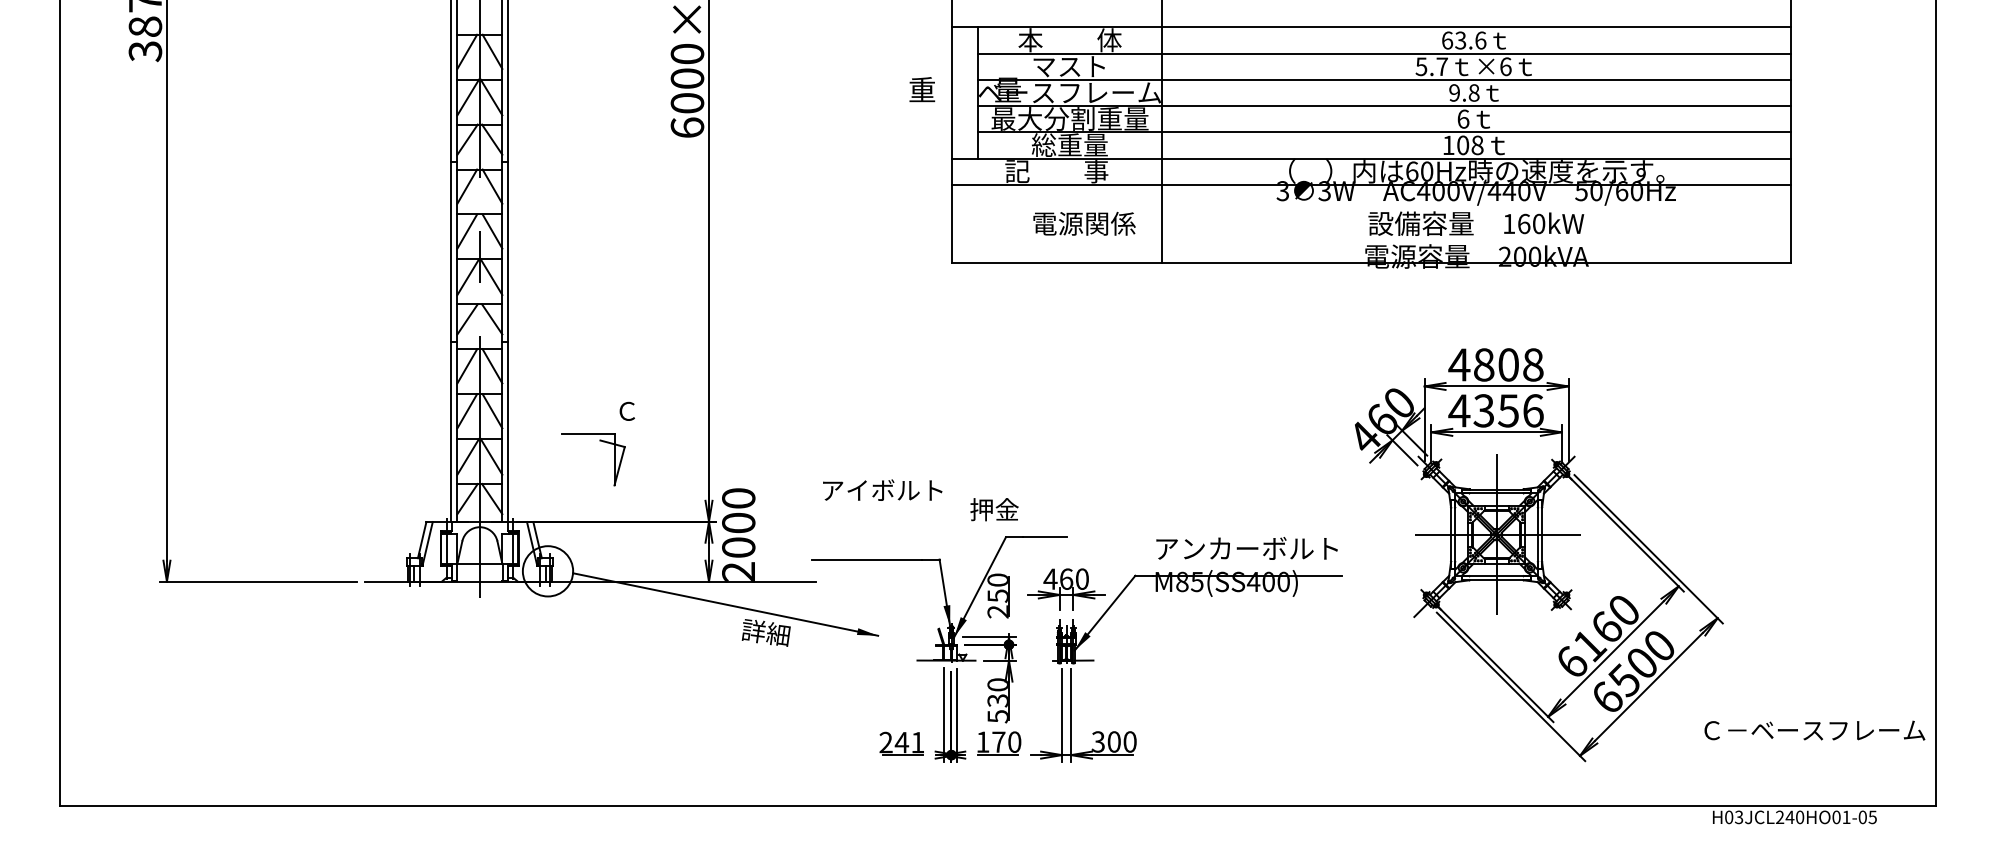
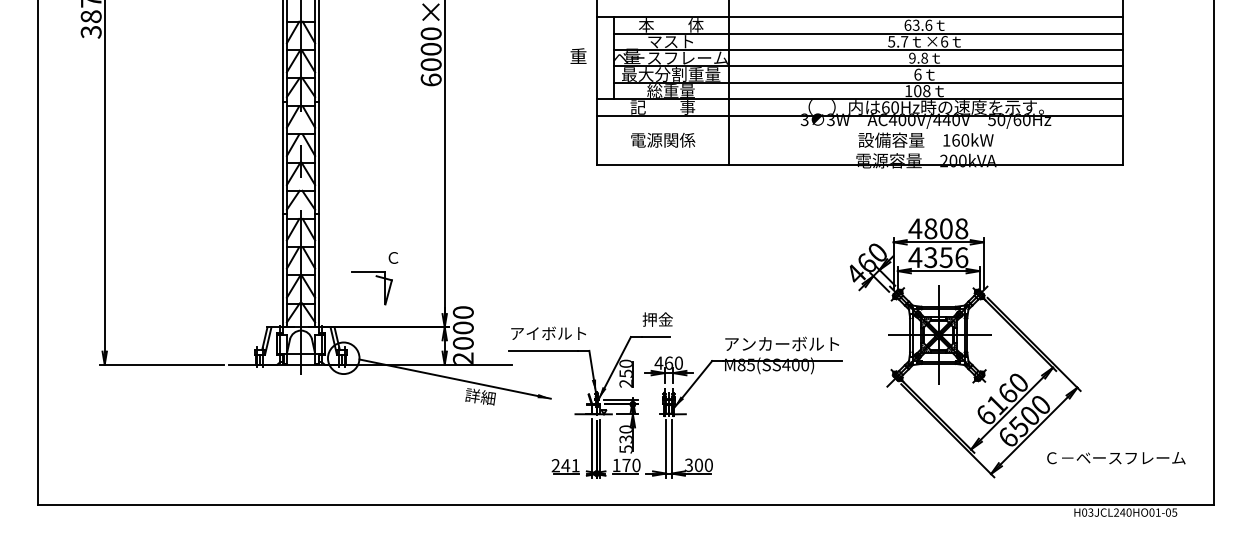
text: (1084, 224) -> (663, 140), moved
text: (882, 490) -> (548, 333), moved
text: (994, 509) -> (657, 319), moved
text: (1815, 731) -> (1116, 458), moved

